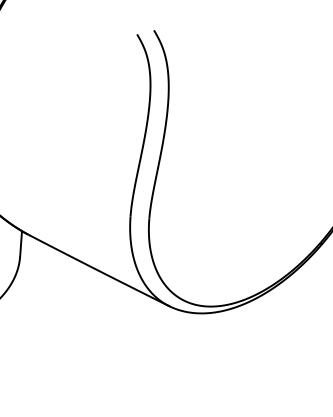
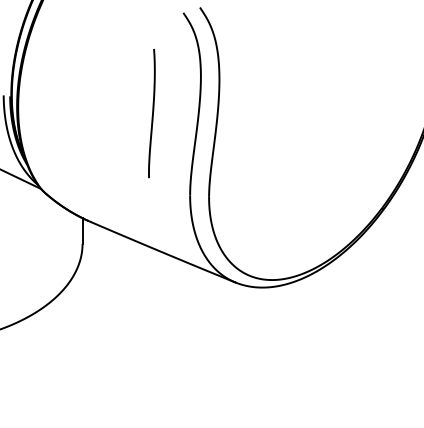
curve: (99, 132) -> (152, 113), added

